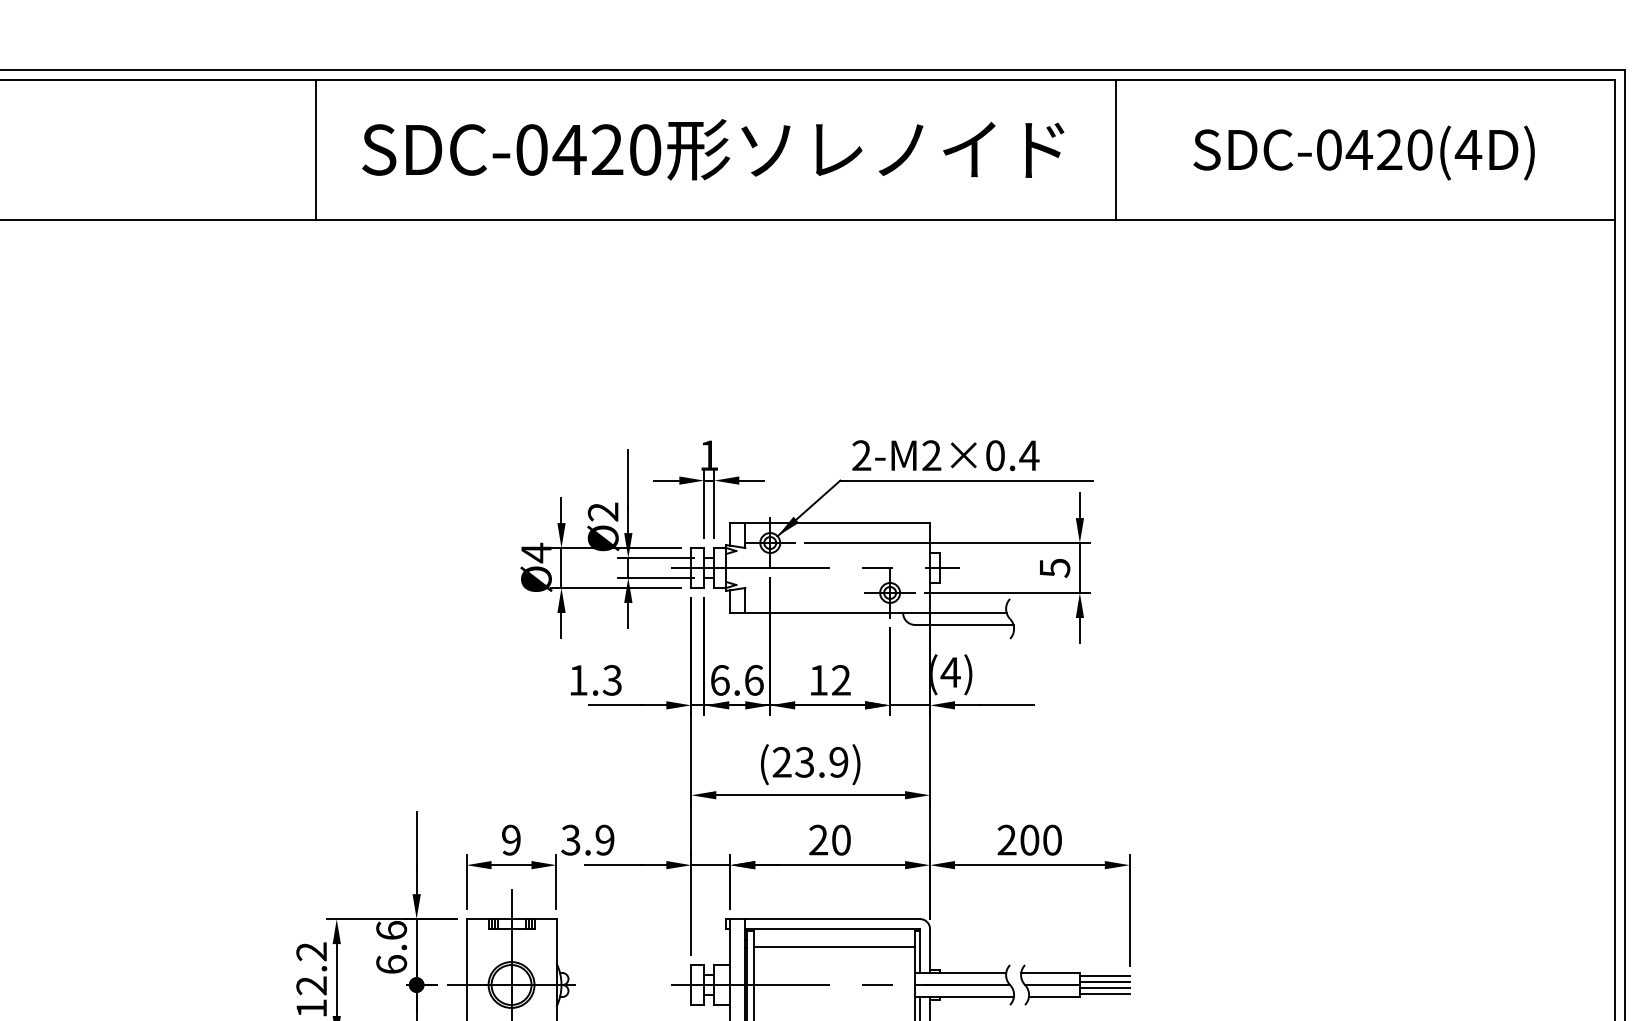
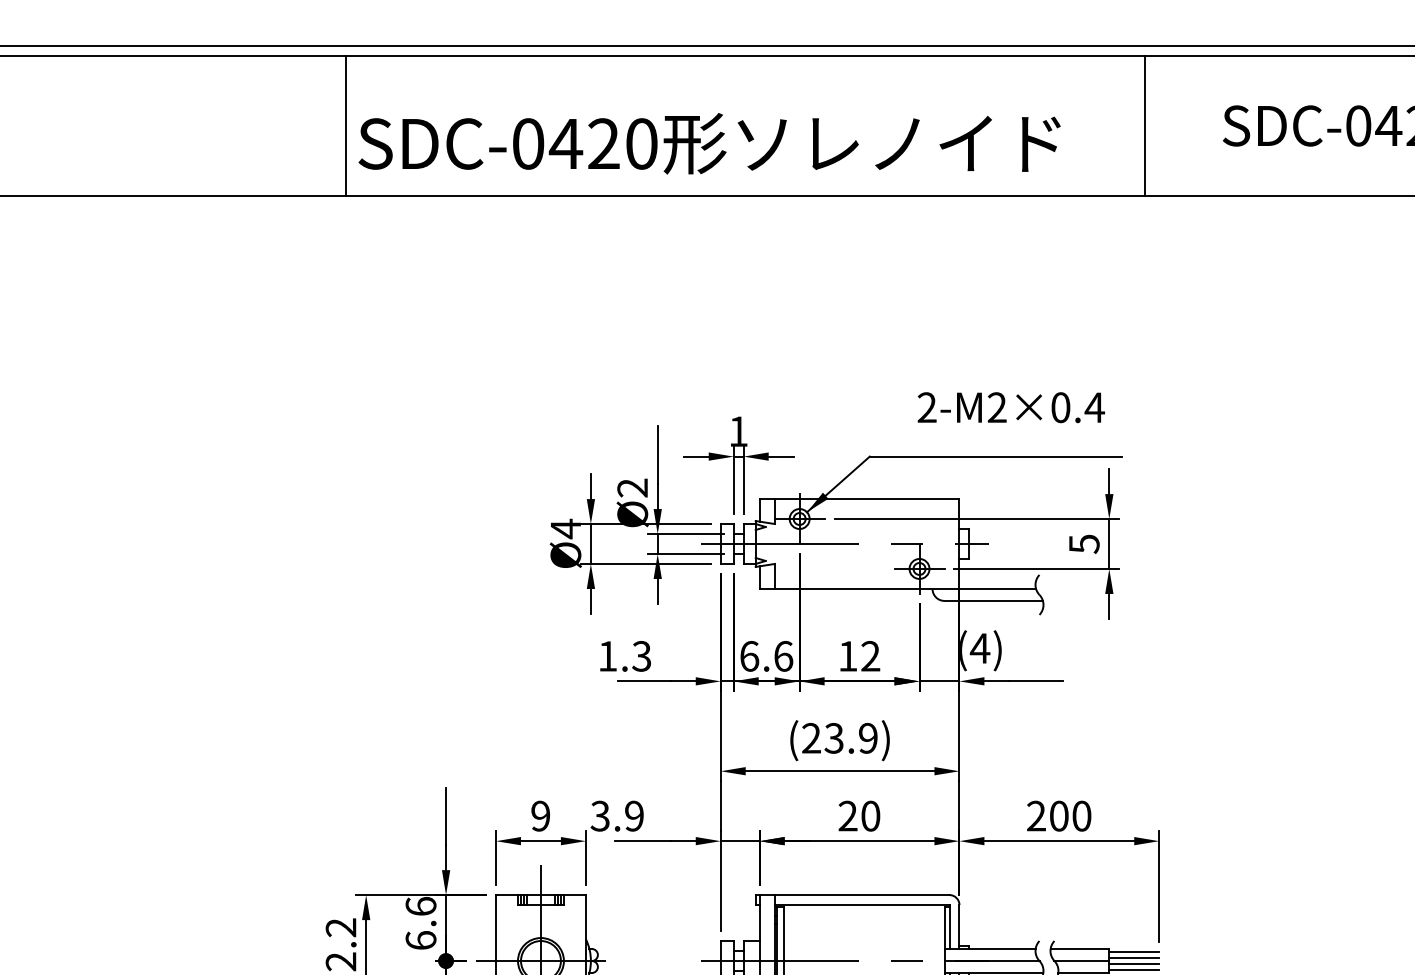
text: (713, 149) -> (709, 143), moved
text: (945, 455) -> (1010, 407), moved
line: (834, 947) -> (863, 923), removed

